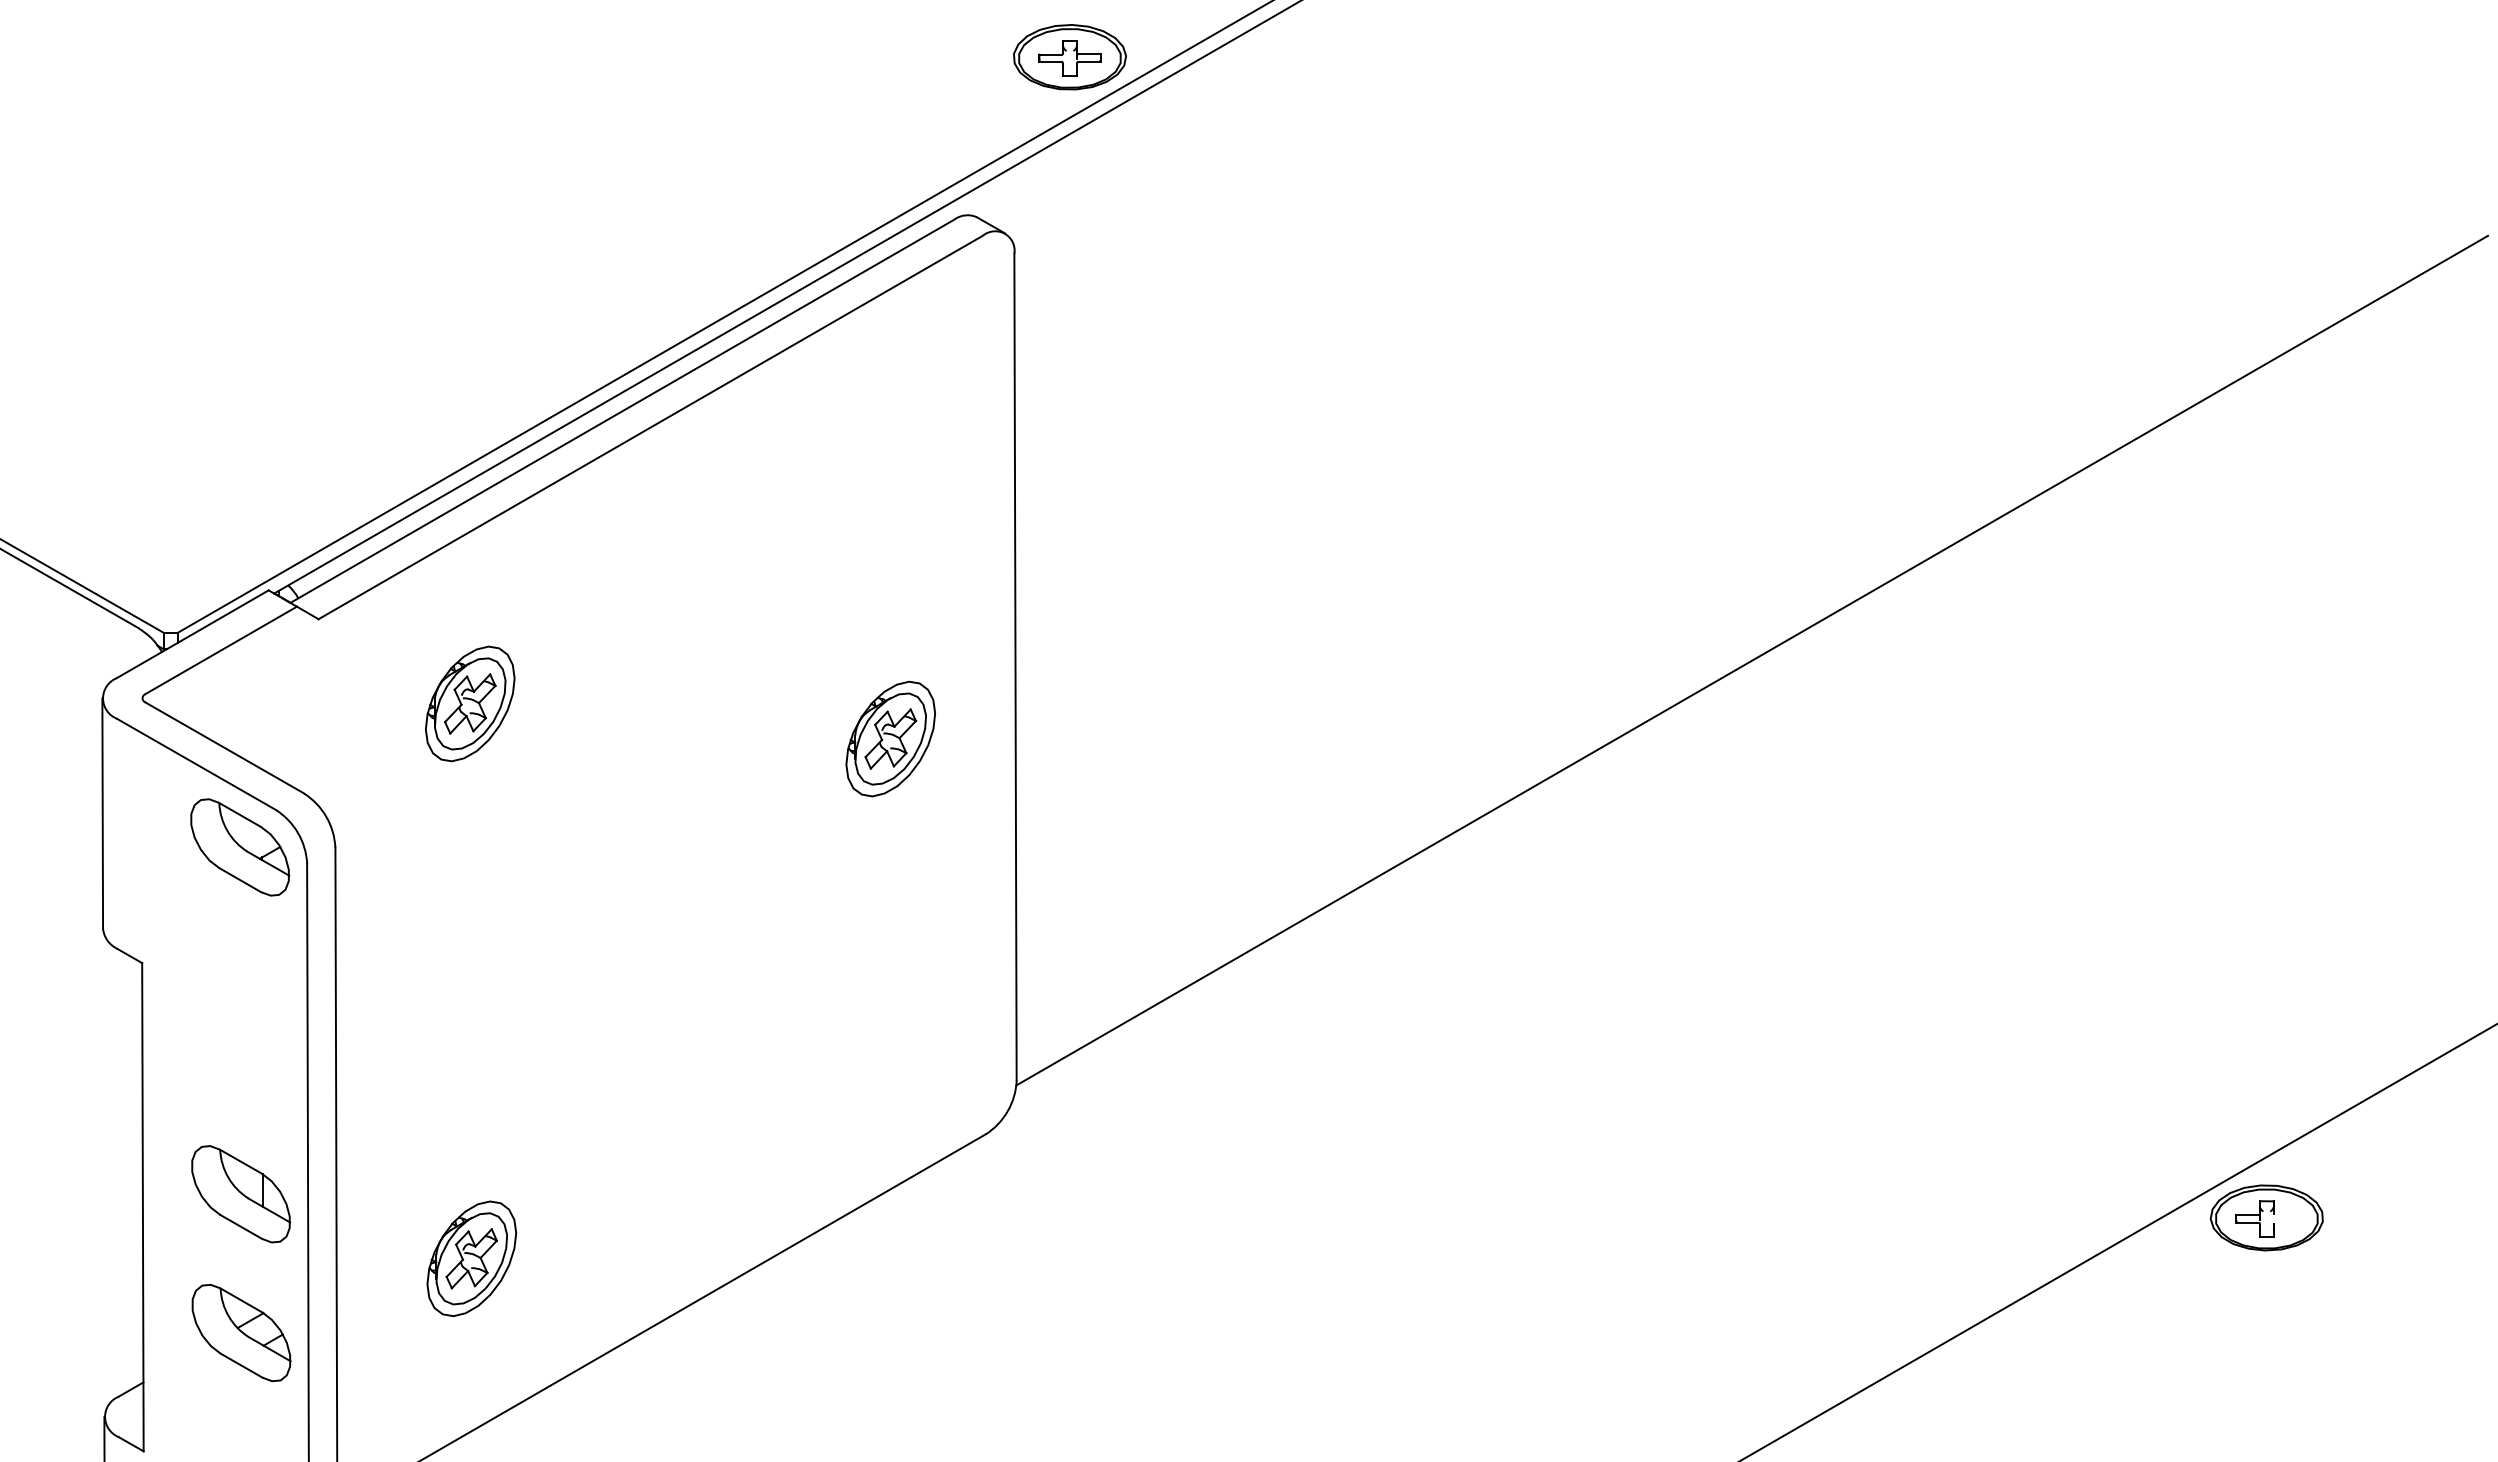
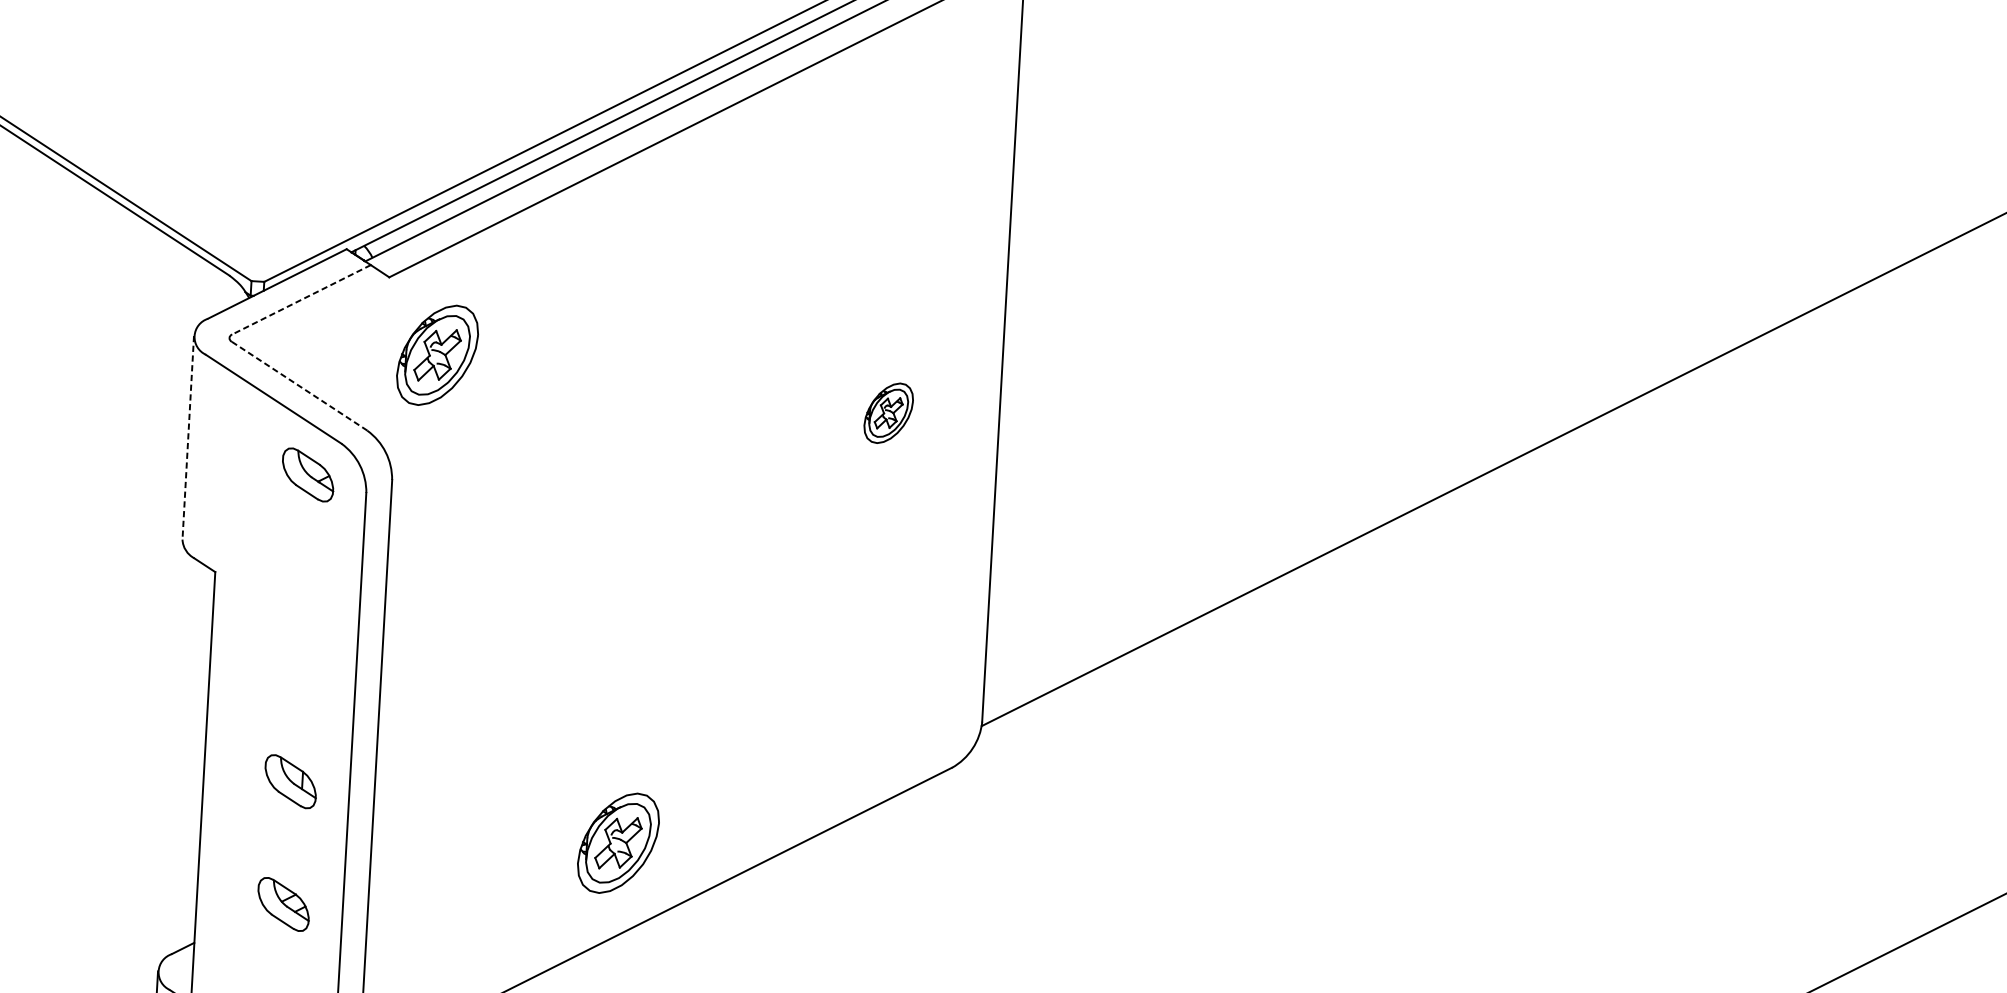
line: (221, 650) -> (301, 299), solid -> dashed
part: (470, 703) -> (437, 354), moved
part: (890, 738) -> (888, 412), size x0.6
line: (224, 747) -> (299, 385), solid -> dashed
line: (102, 814) -> (188, 438), solid -> dashed
part: (240, 847) -> (308, 475), size x0.6
part: (241, 1194) -> (290, 781), size x0.6
part: (471, 1258) -> (618, 842), moved
part: (241, 1333) -> (283, 904), size x0.6

